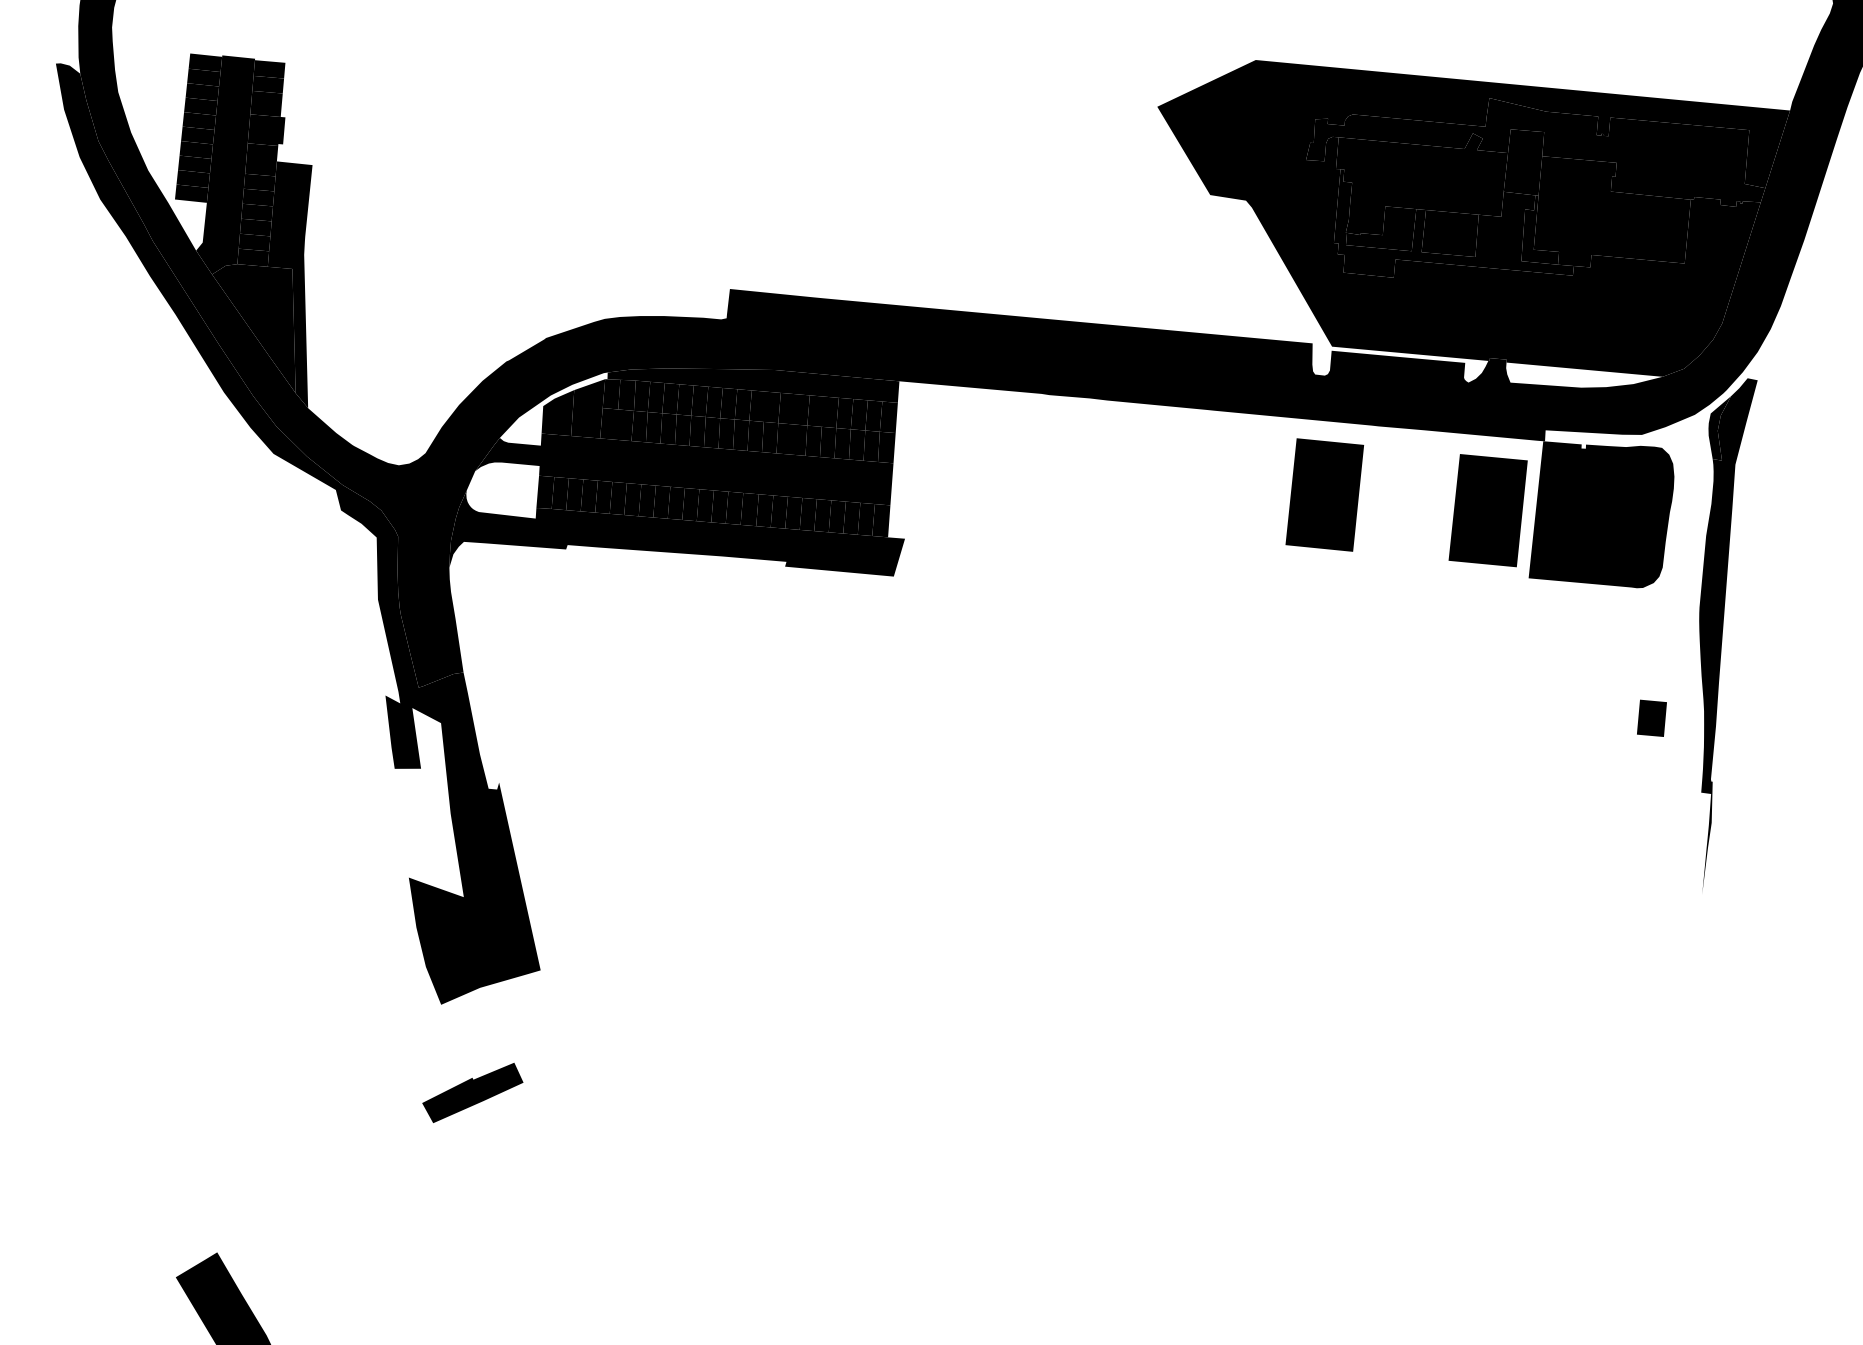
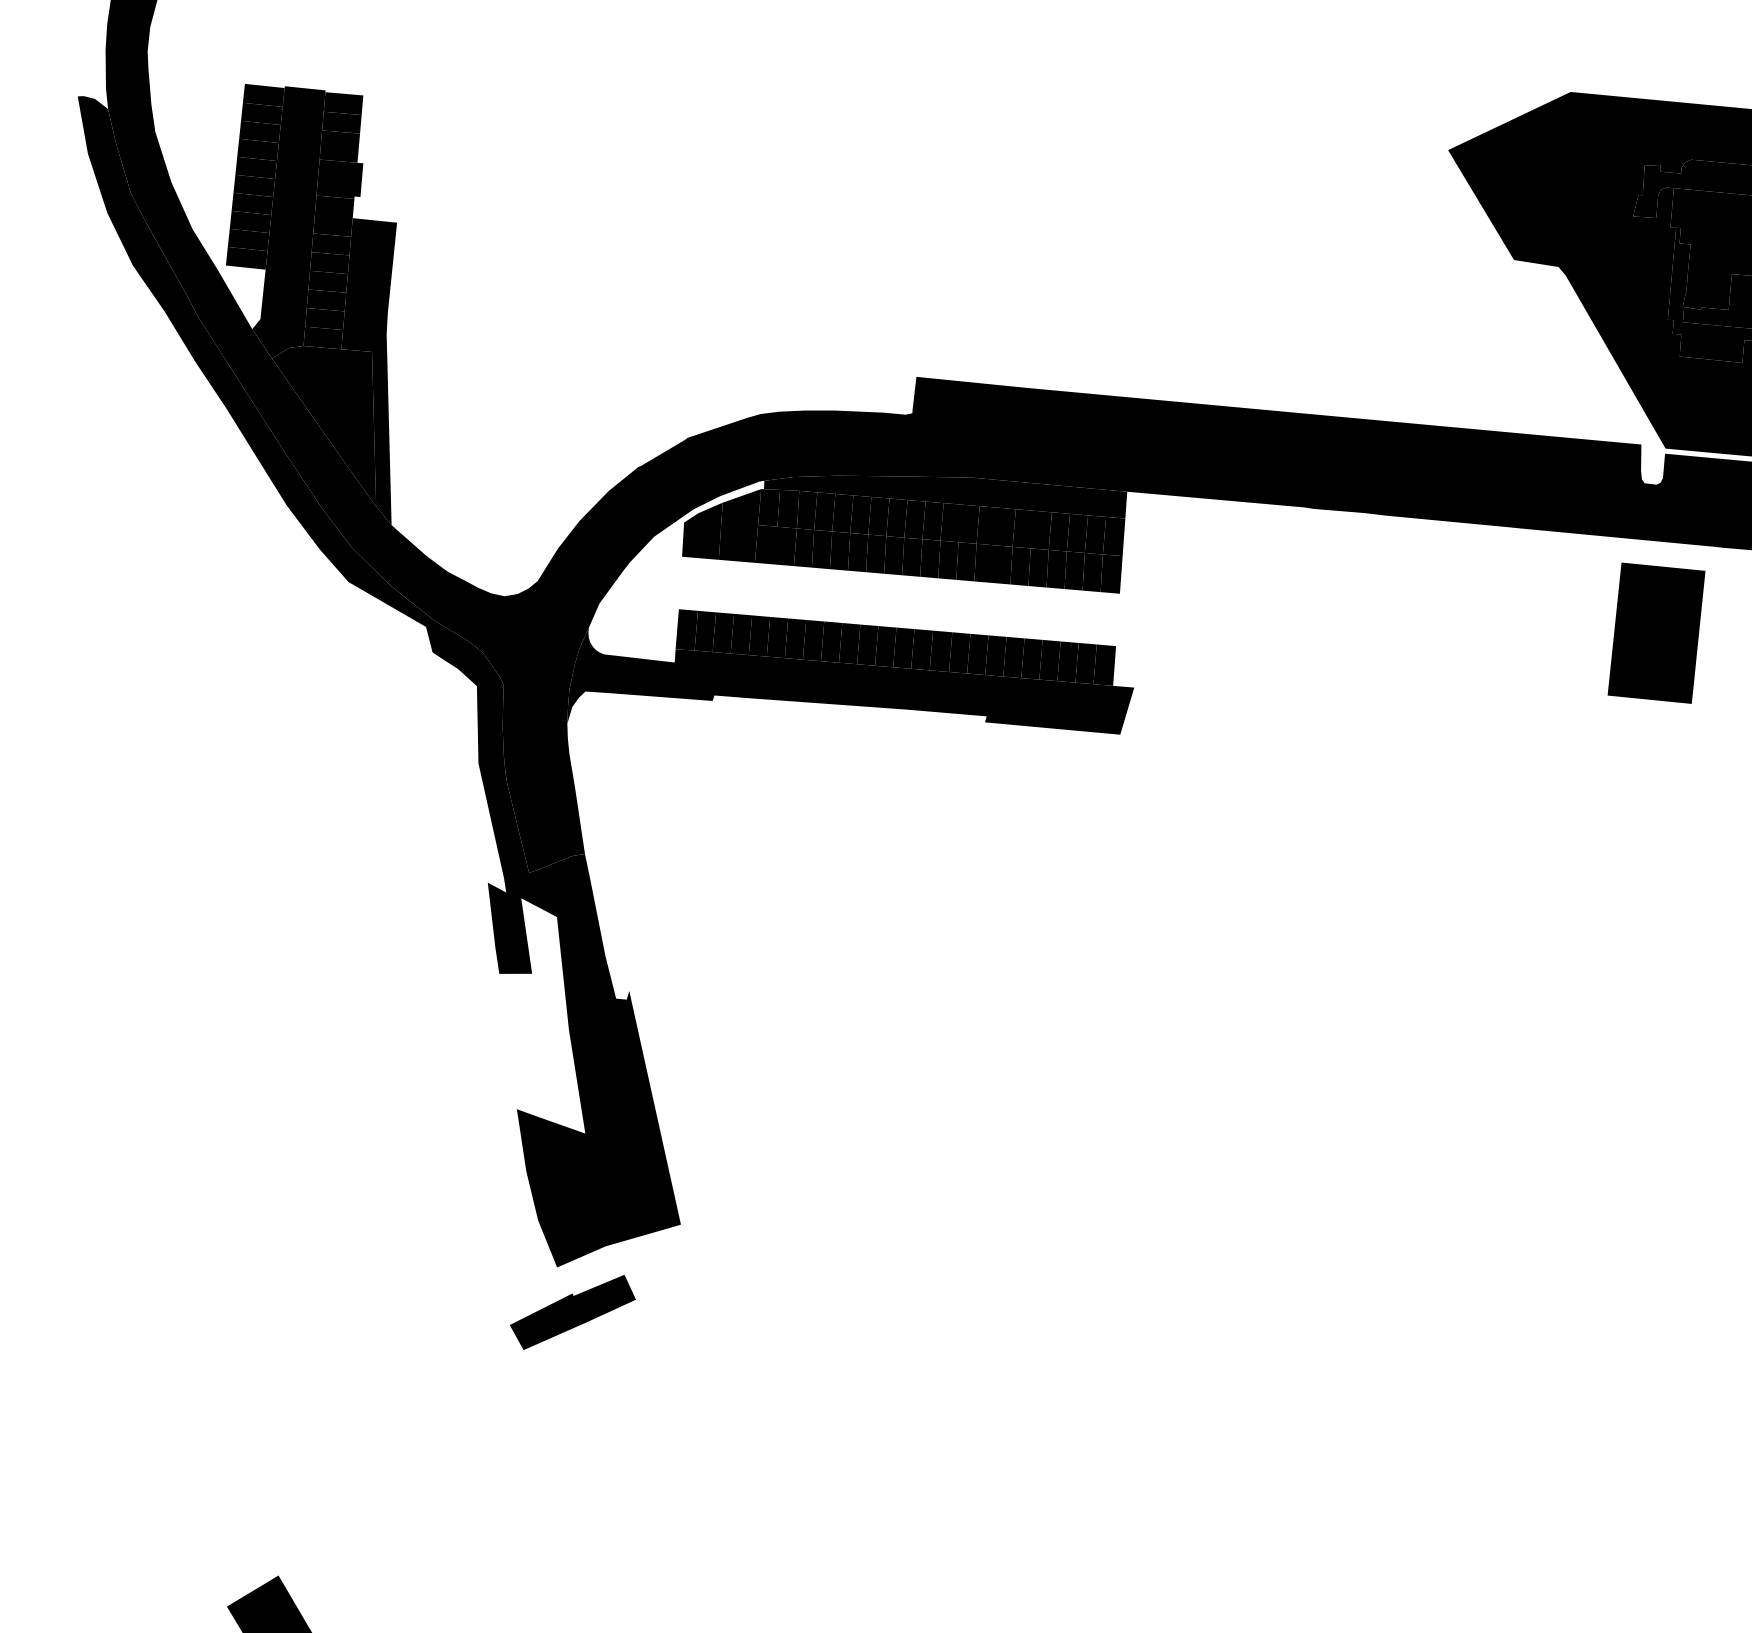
fill: (684, 469) -> (859, 601), removed
part: (472, 1092) -> (572, 1311), moved

